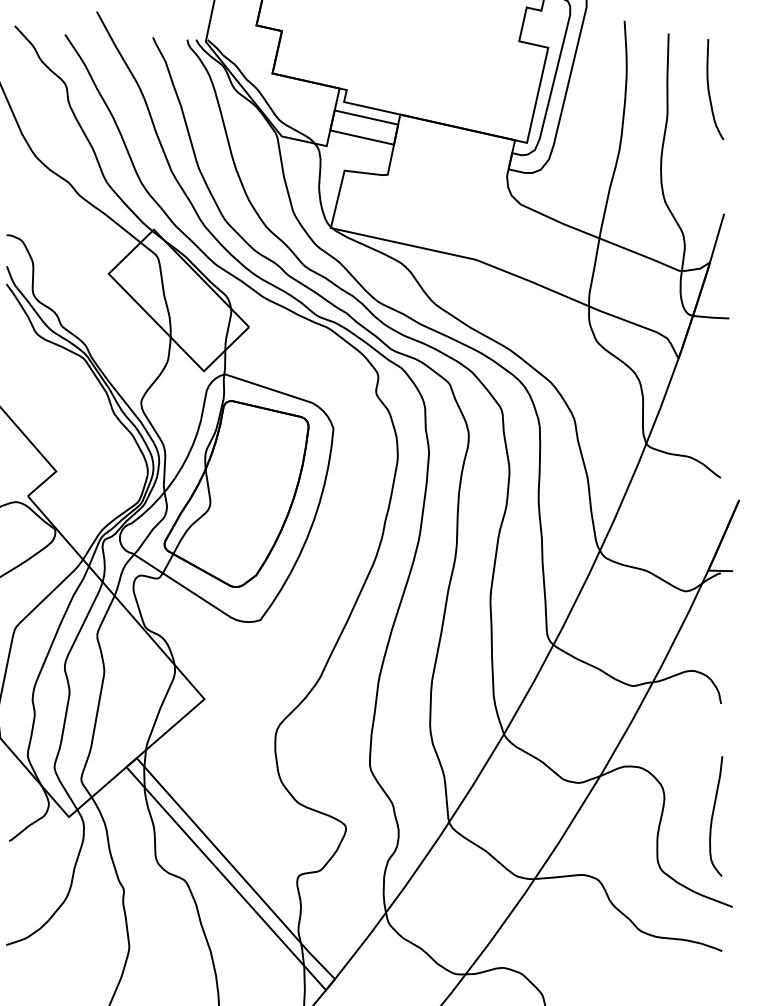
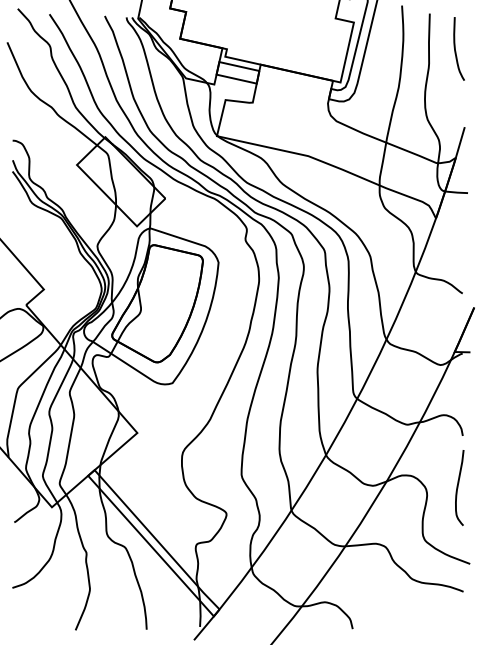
curve: (714, 815) -> (458, 487), moved

